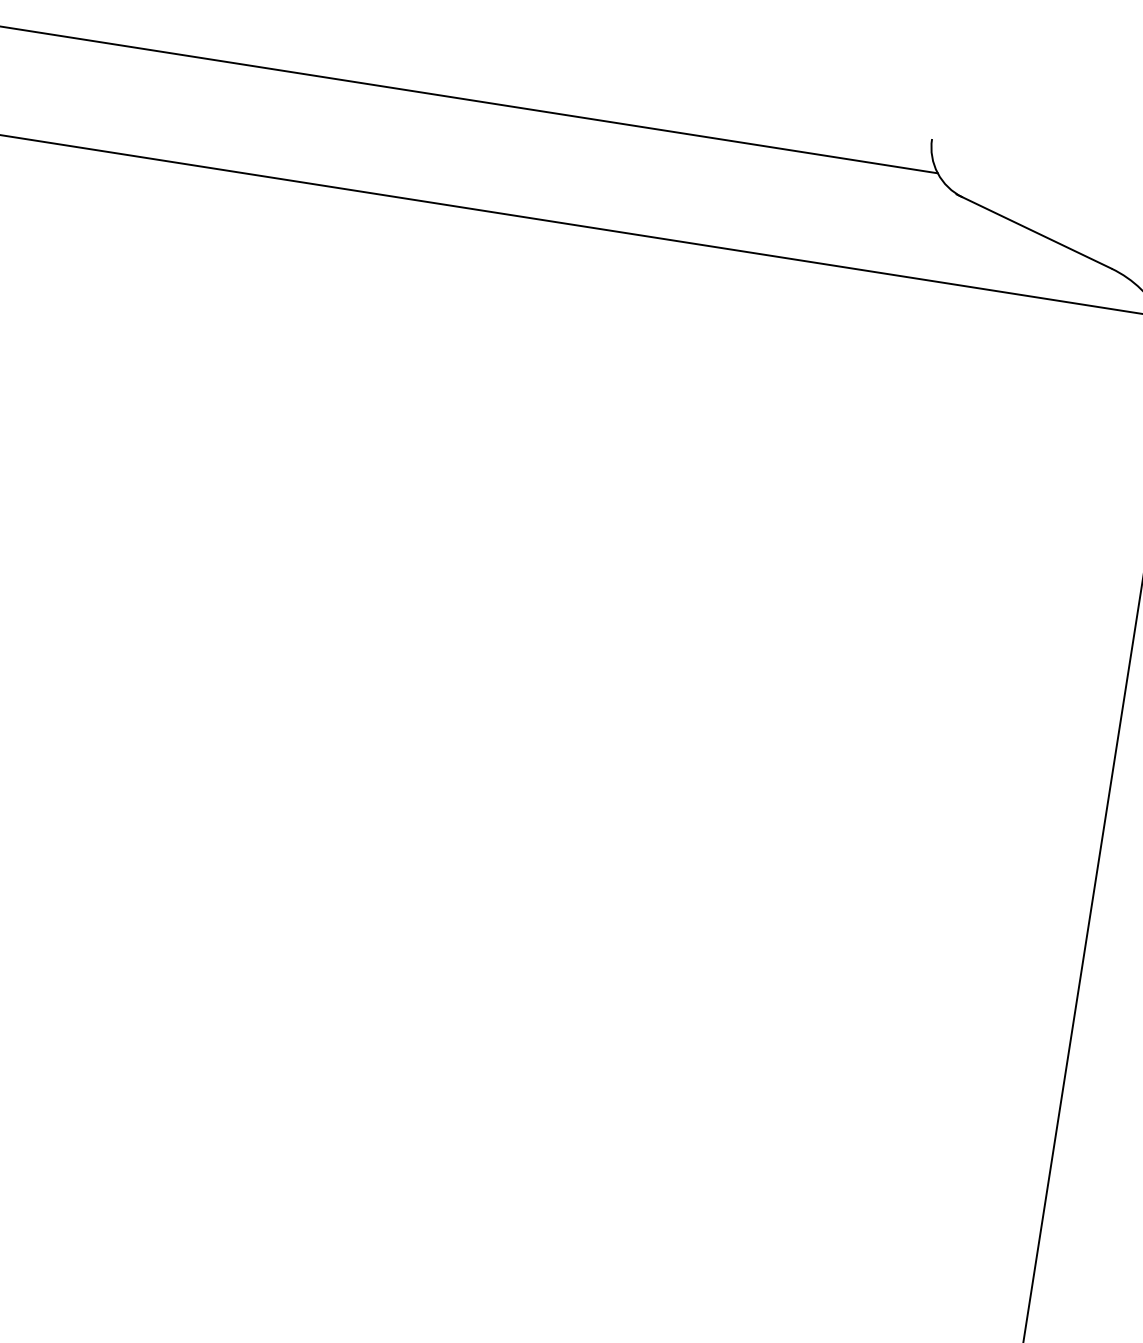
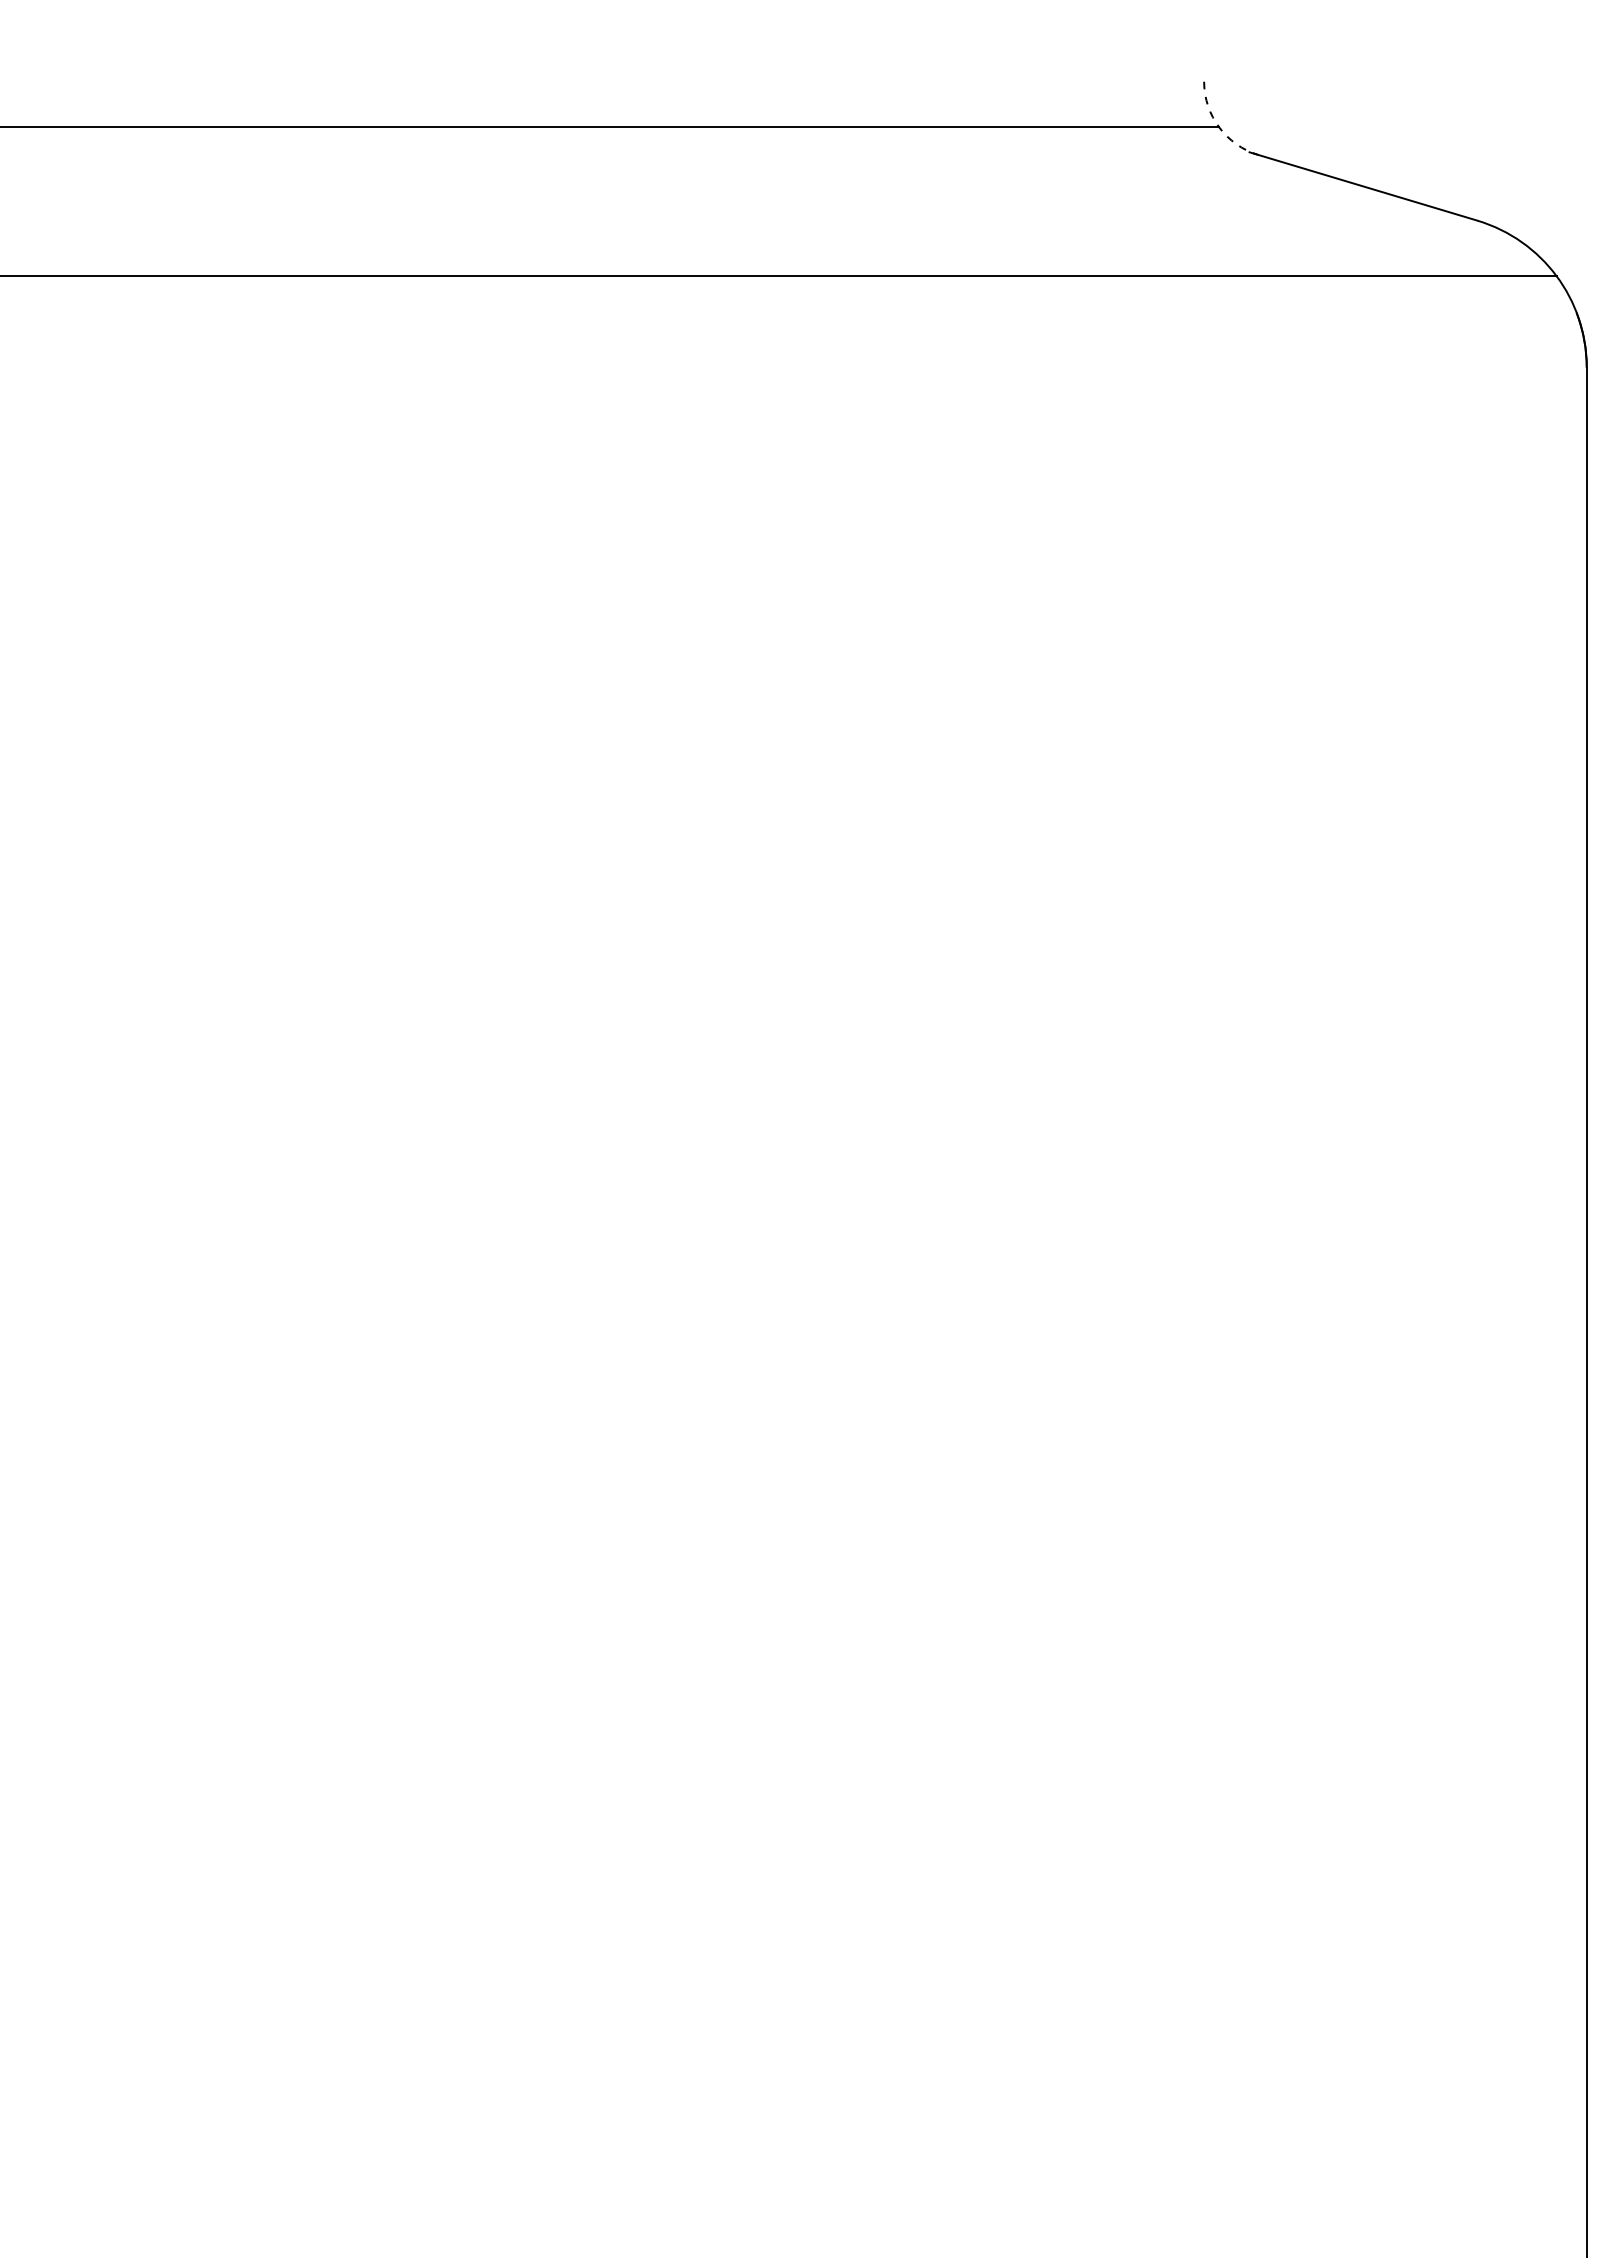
arc: (937, 173) -> (1219, 127), solid -> dashed

